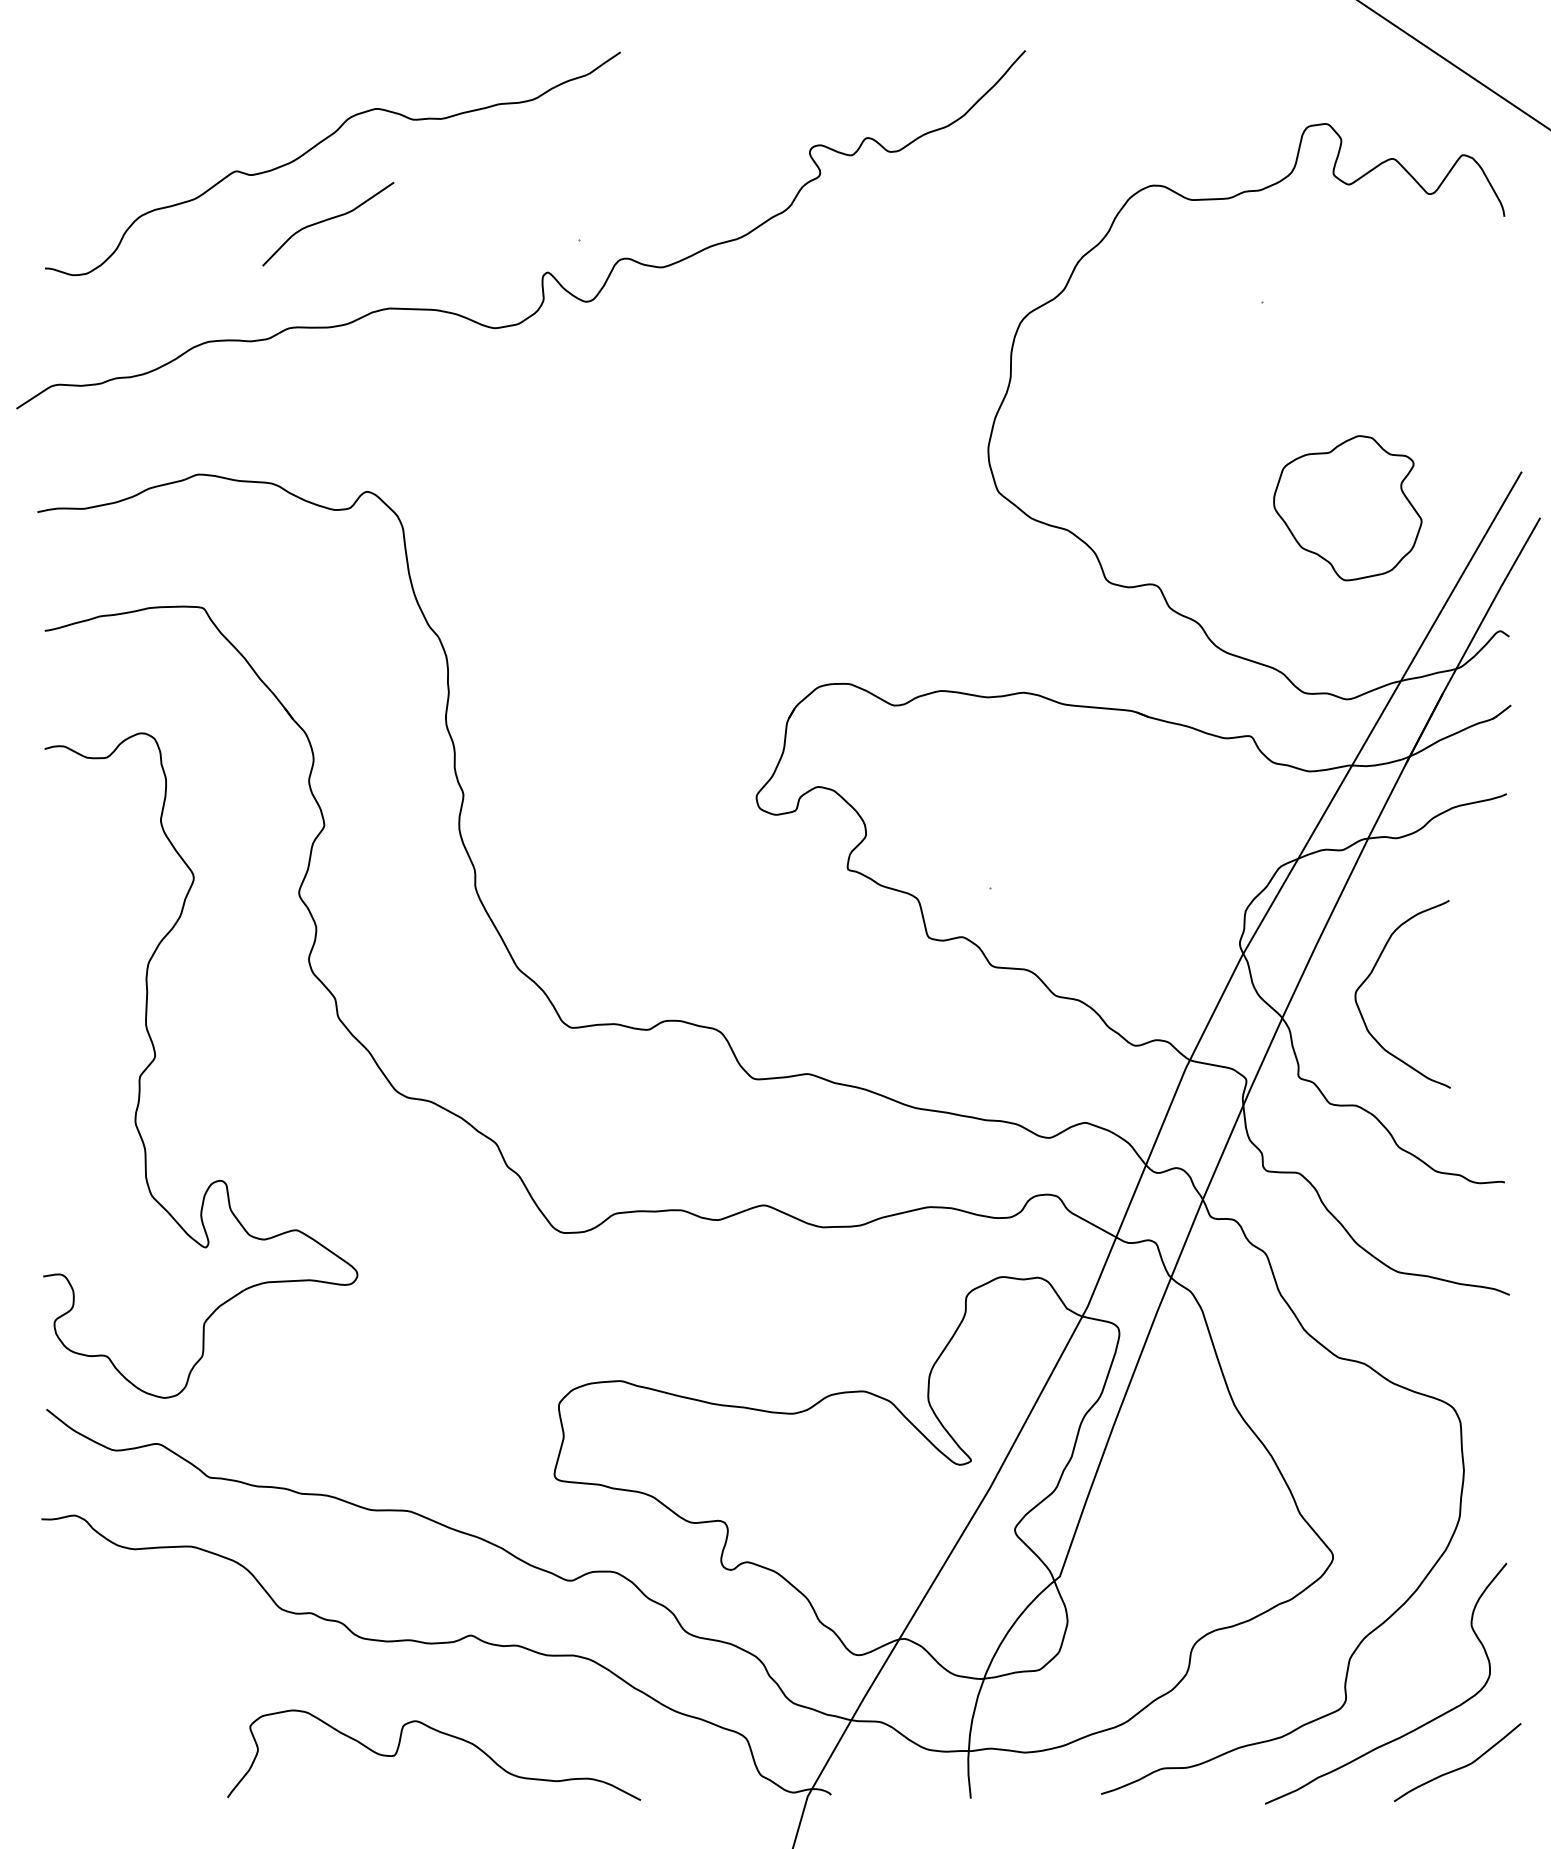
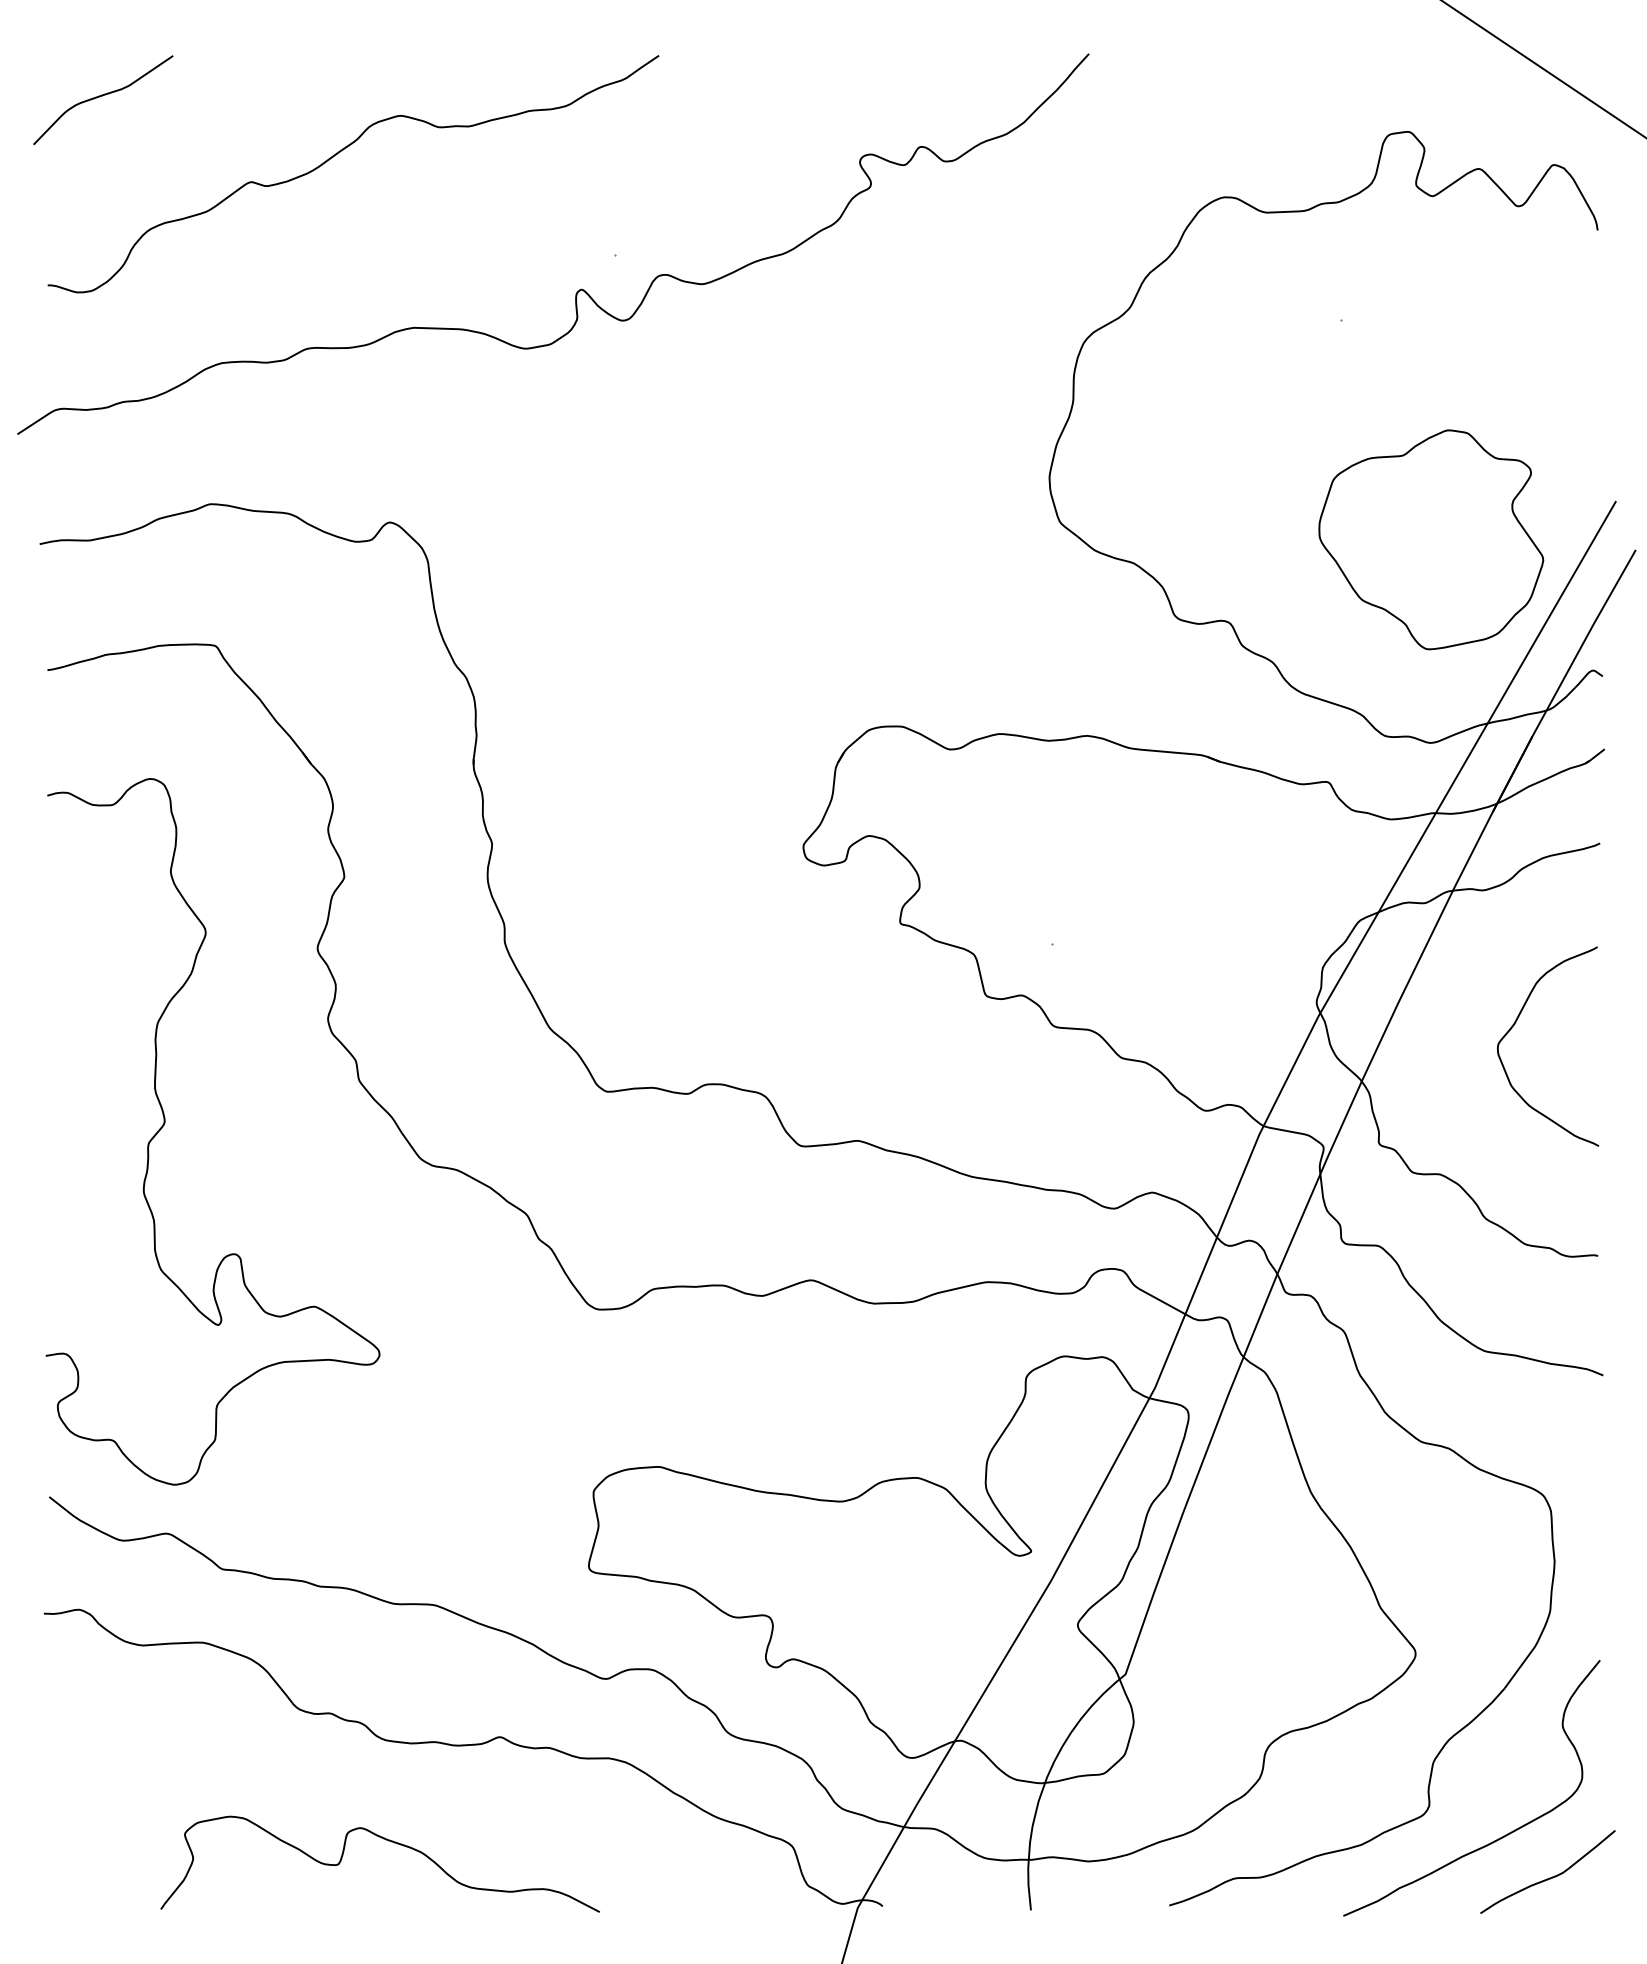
curve: (328, 220) -> (103, 96), moved
part: (1347, 508) -> (1430, 540), size x1.43
curve: (1371, 974) -> (1514, 1025), moved
curve: (440, 1733) -> (387, 1841), moved

